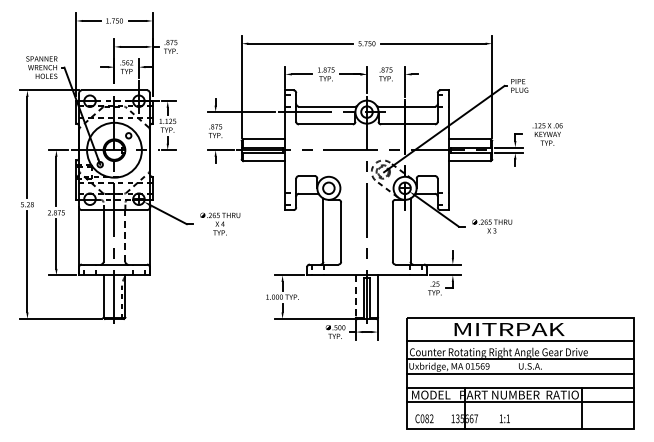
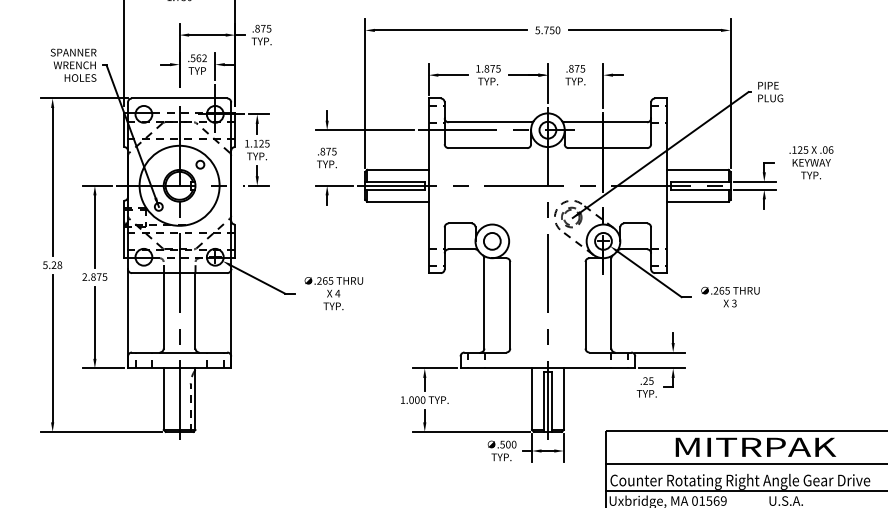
line: (125, 235) -> (195, 310), dashed -> solid
line: (356, 297) -> (532, 400), dashed -> solid

